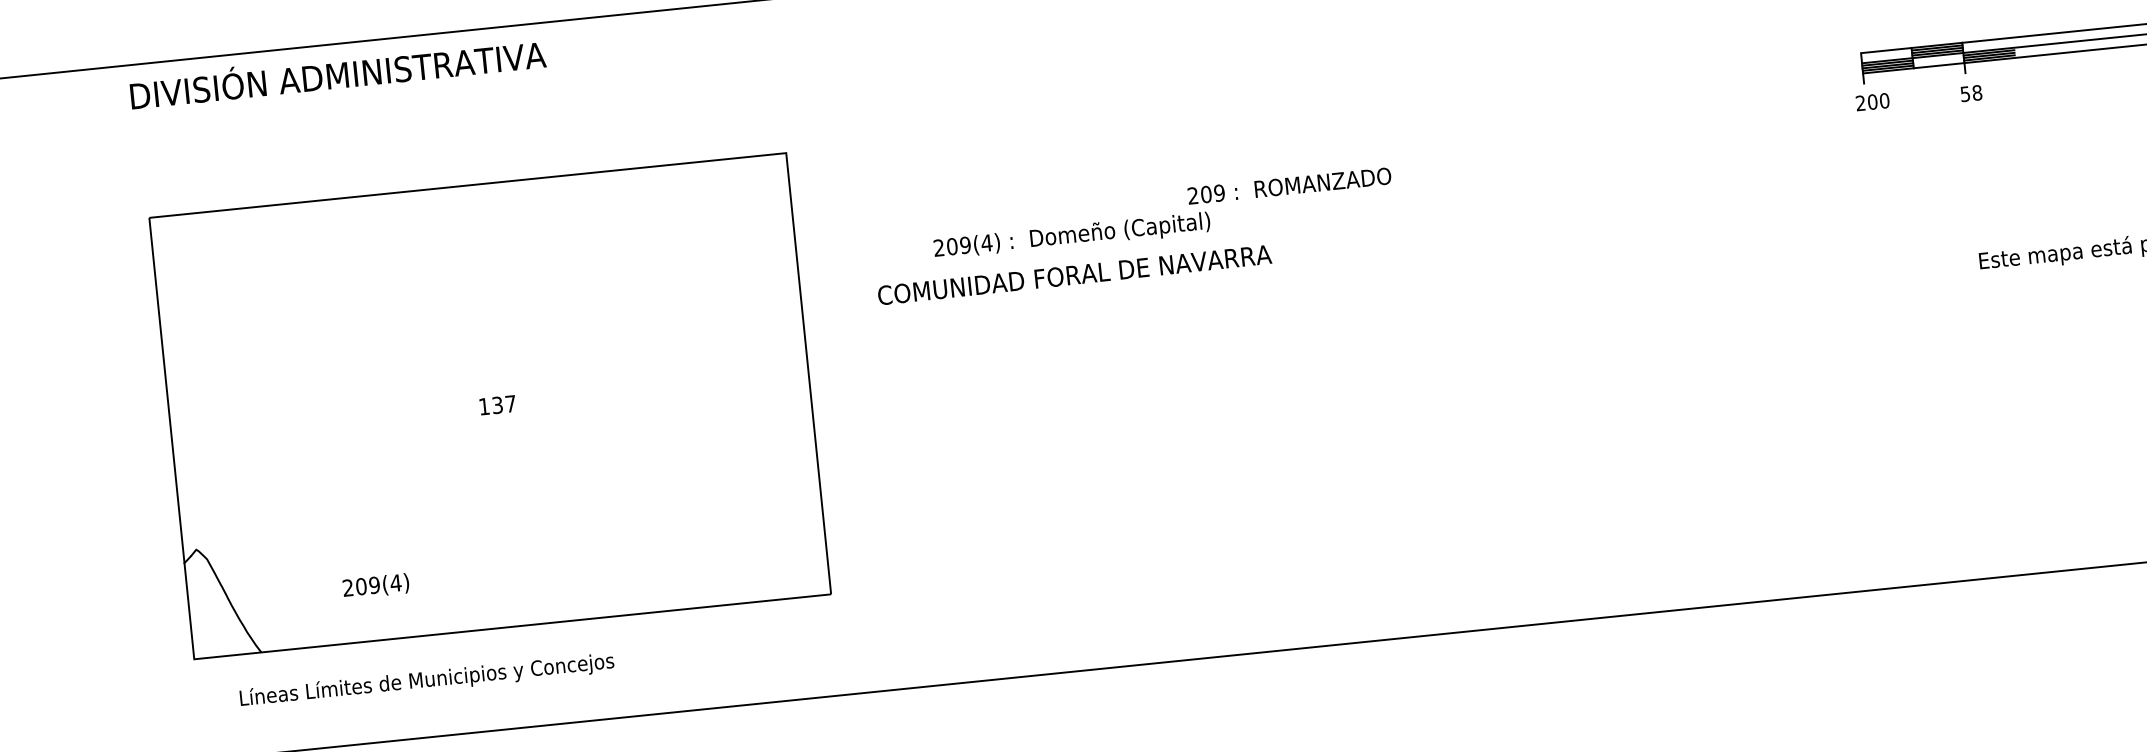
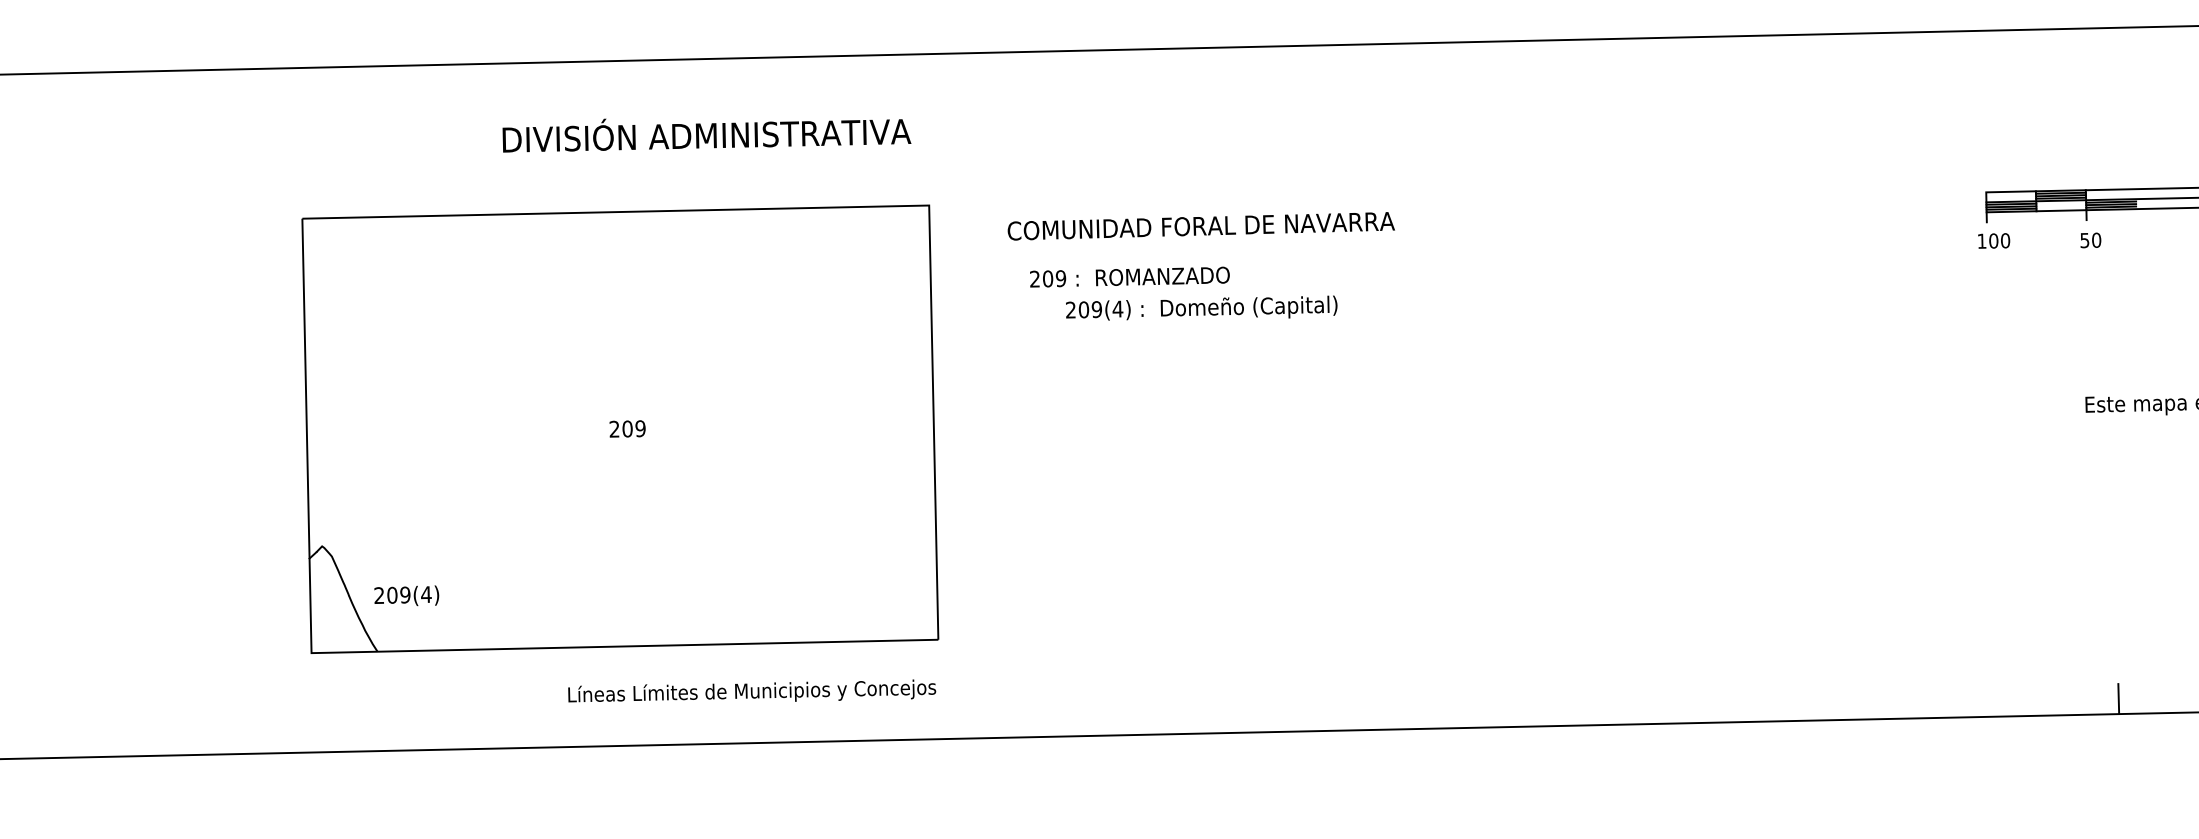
text: (337, 75) -> (706, 135), moved
text: (1977, 93) -> (2096, 240), 58 -> 50
text: (1860, 102) -> (1981, 240), 200 -> 100
text: (1289, 185) -> (1129, 276), moved
text: (1074, 275) -> (1200, 226), moved
text: (497, 404) -> (627, 428), 137 -> 209
line: (2037, 558) -> (2118, 699), added
text: (375, 585) -> (406, 595), moved
text: (427, 678) -> (752, 690), moved

